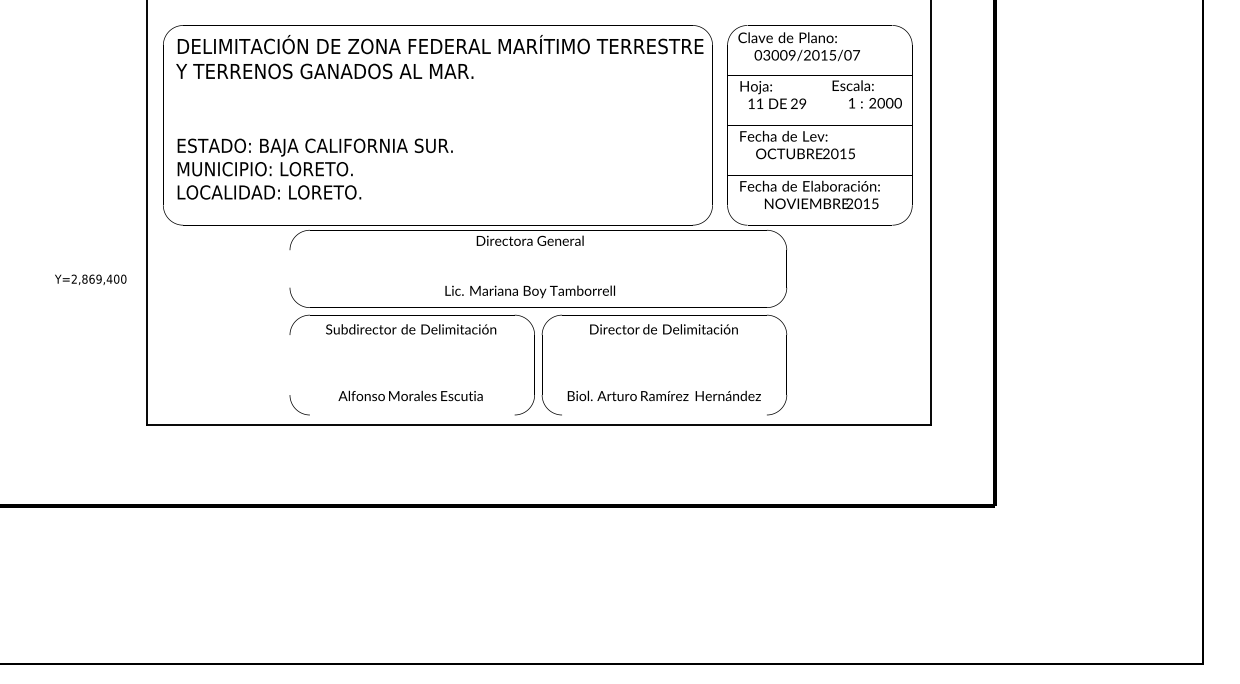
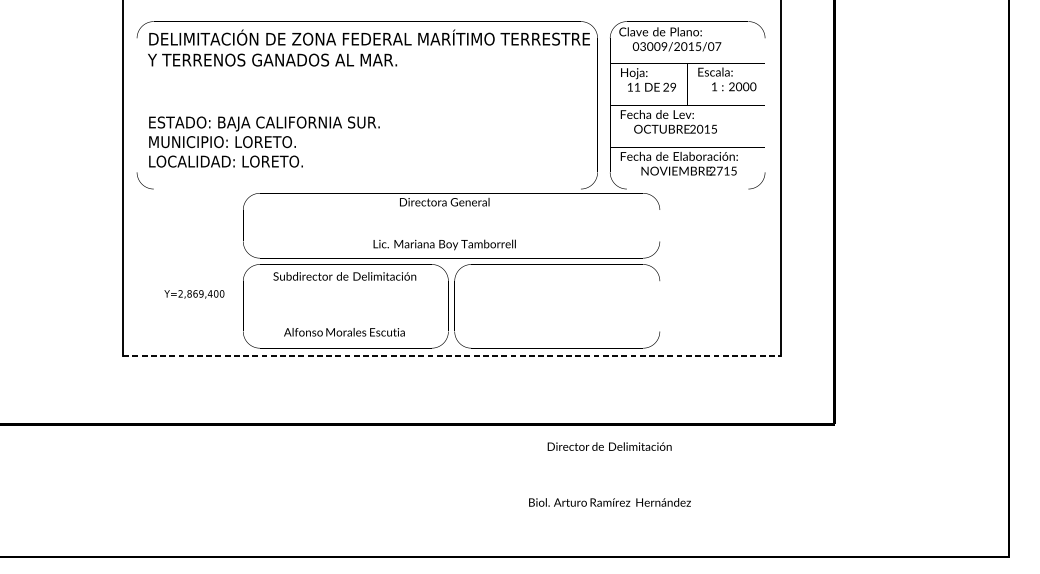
text: (857, 203) -> (719, 170), 2015 -> 2715
text: (90, 279) -> (194, 294), moved
text: (663, 362) -> (609, 474), moved
line: (539, 424) -> (452, 356), solid -> dashed

